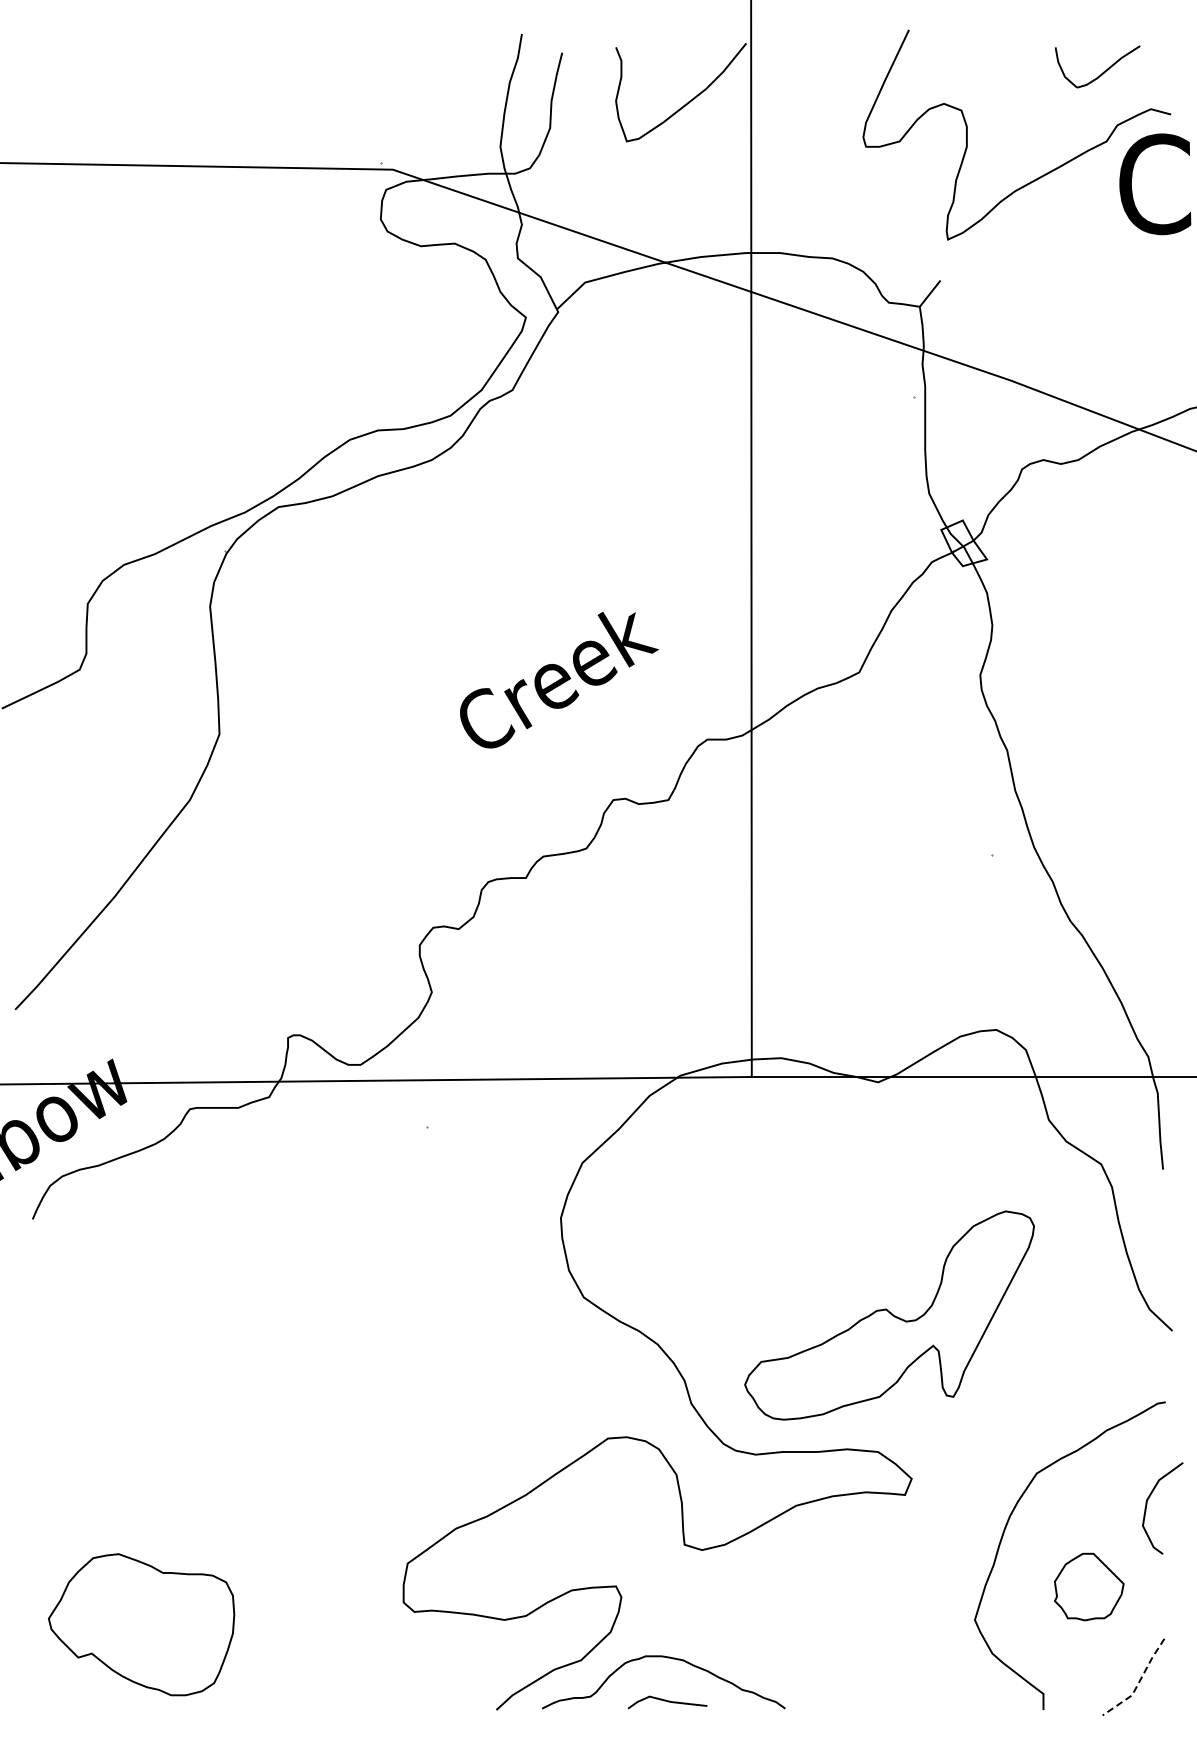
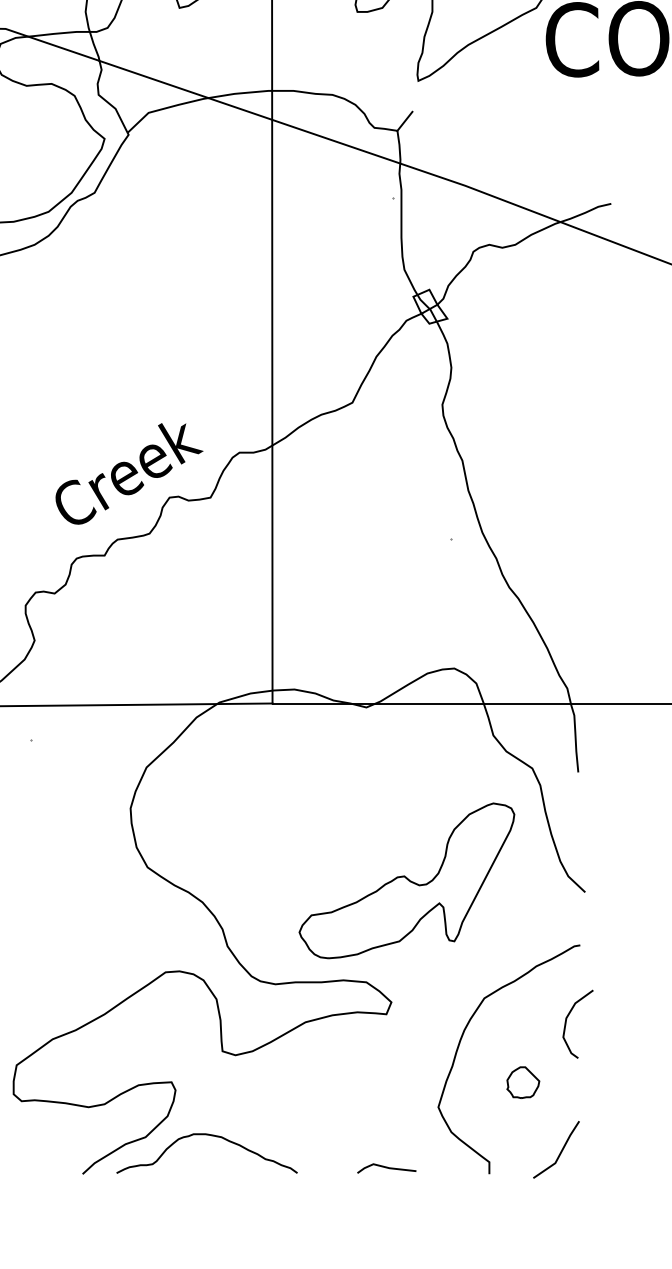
text: (559, 680) -> (129, 474), moved
part: (889, 1315) -> (406, 880), moved
part: (1088, 1586) -> (522, 1082), size x0.62
line: (1139, 1682) -> (560, 1153), dashed -> solid
line: (667, 1701) -> (386, 1167), moved

